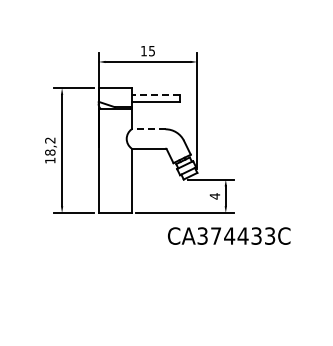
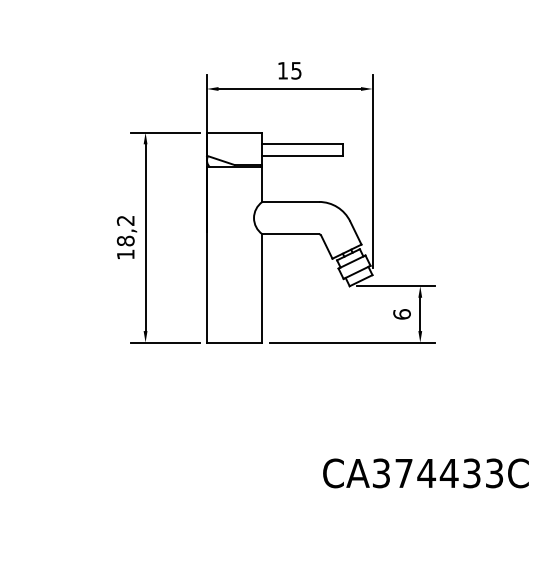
line: (155, 94) -> (302, 143), dashed -> solid
line: (148, 129) -> (290, 202), dashed -> solid
text: (214, 196) -> (401, 314), 4 -> 6
text: (229, 235) -> (426, 472), moved

